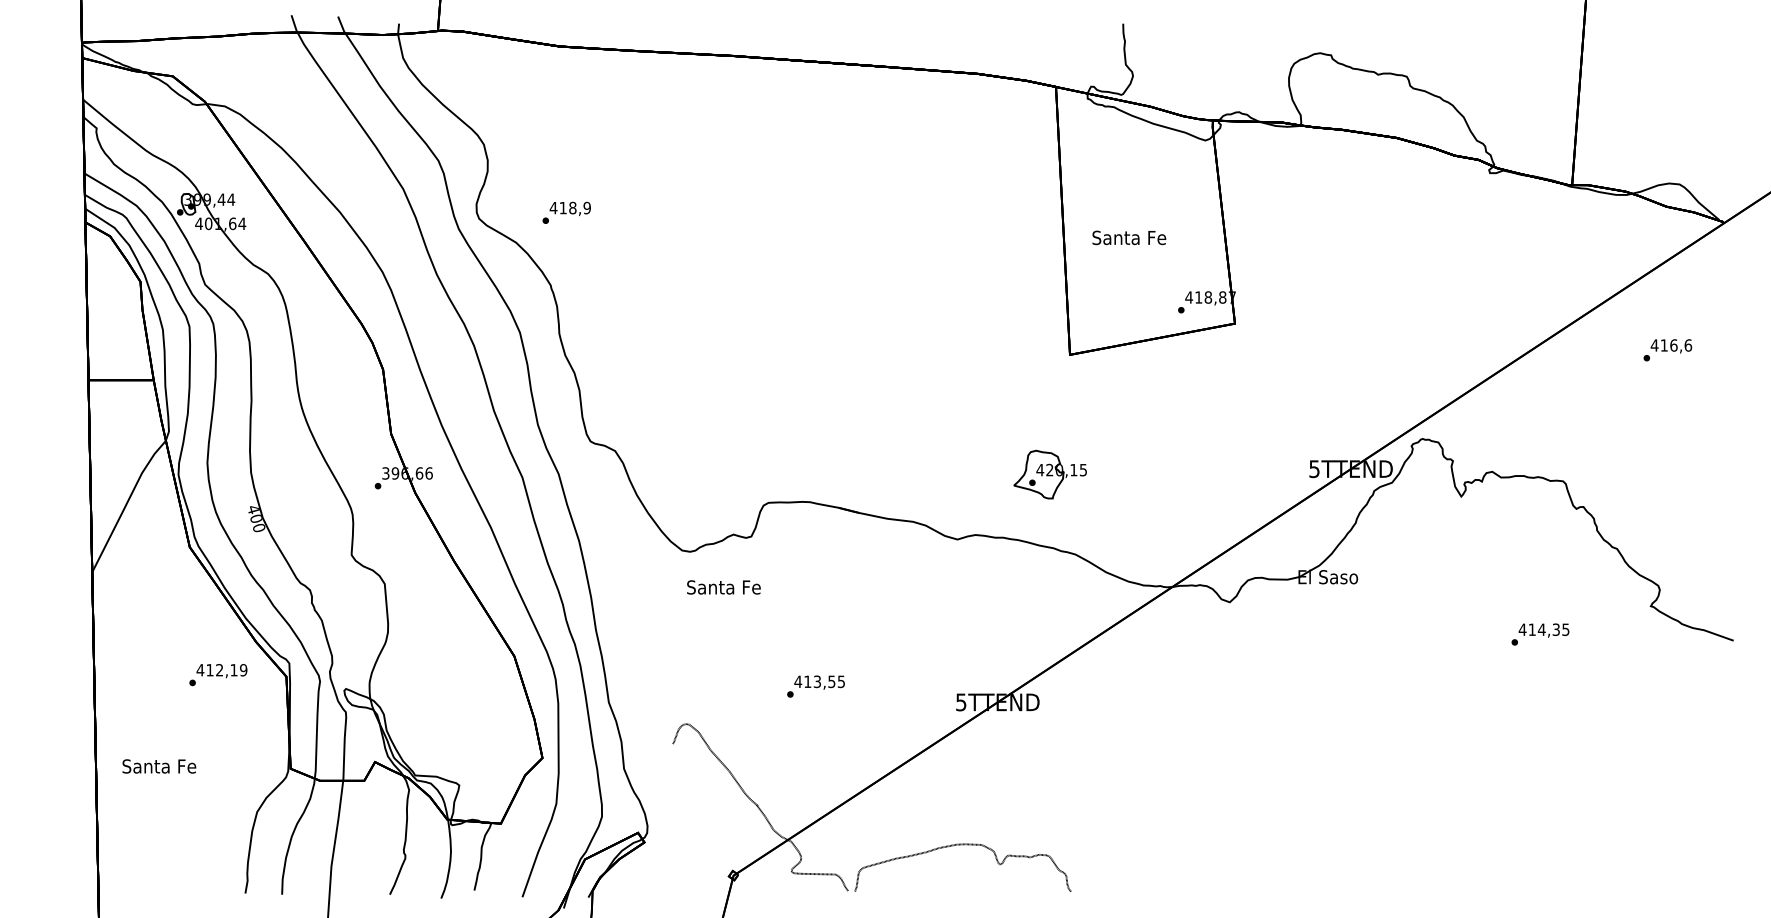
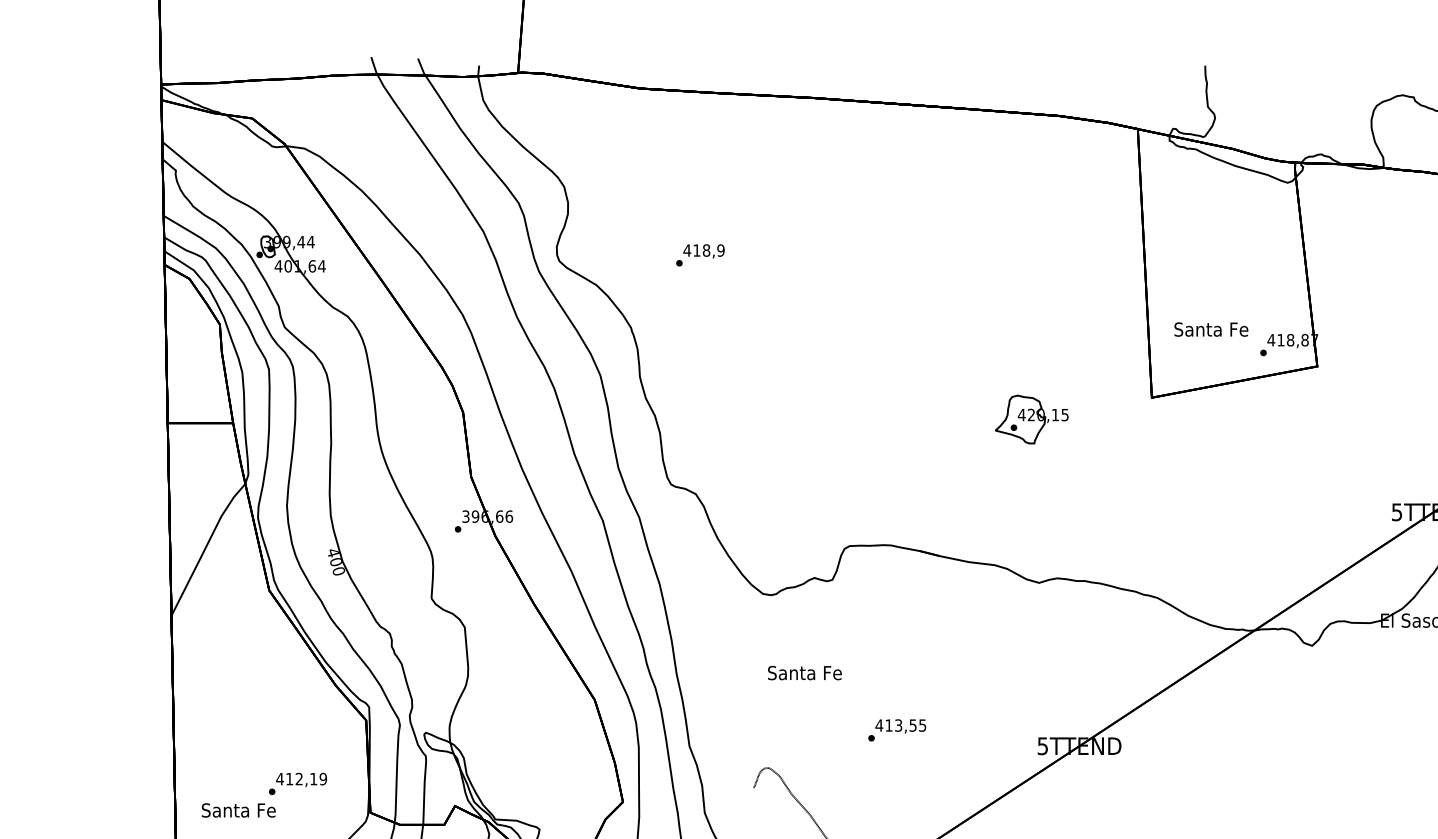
text: (566, 212) -> (700, 254), moved
text: (1129, 237) -> (1211, 329), moved
part: (1049, 474) -> (1031, 419), moved
text: (723, 587) -> (804, 673), moved
text: (218, 675) -> (298, 784), moved

